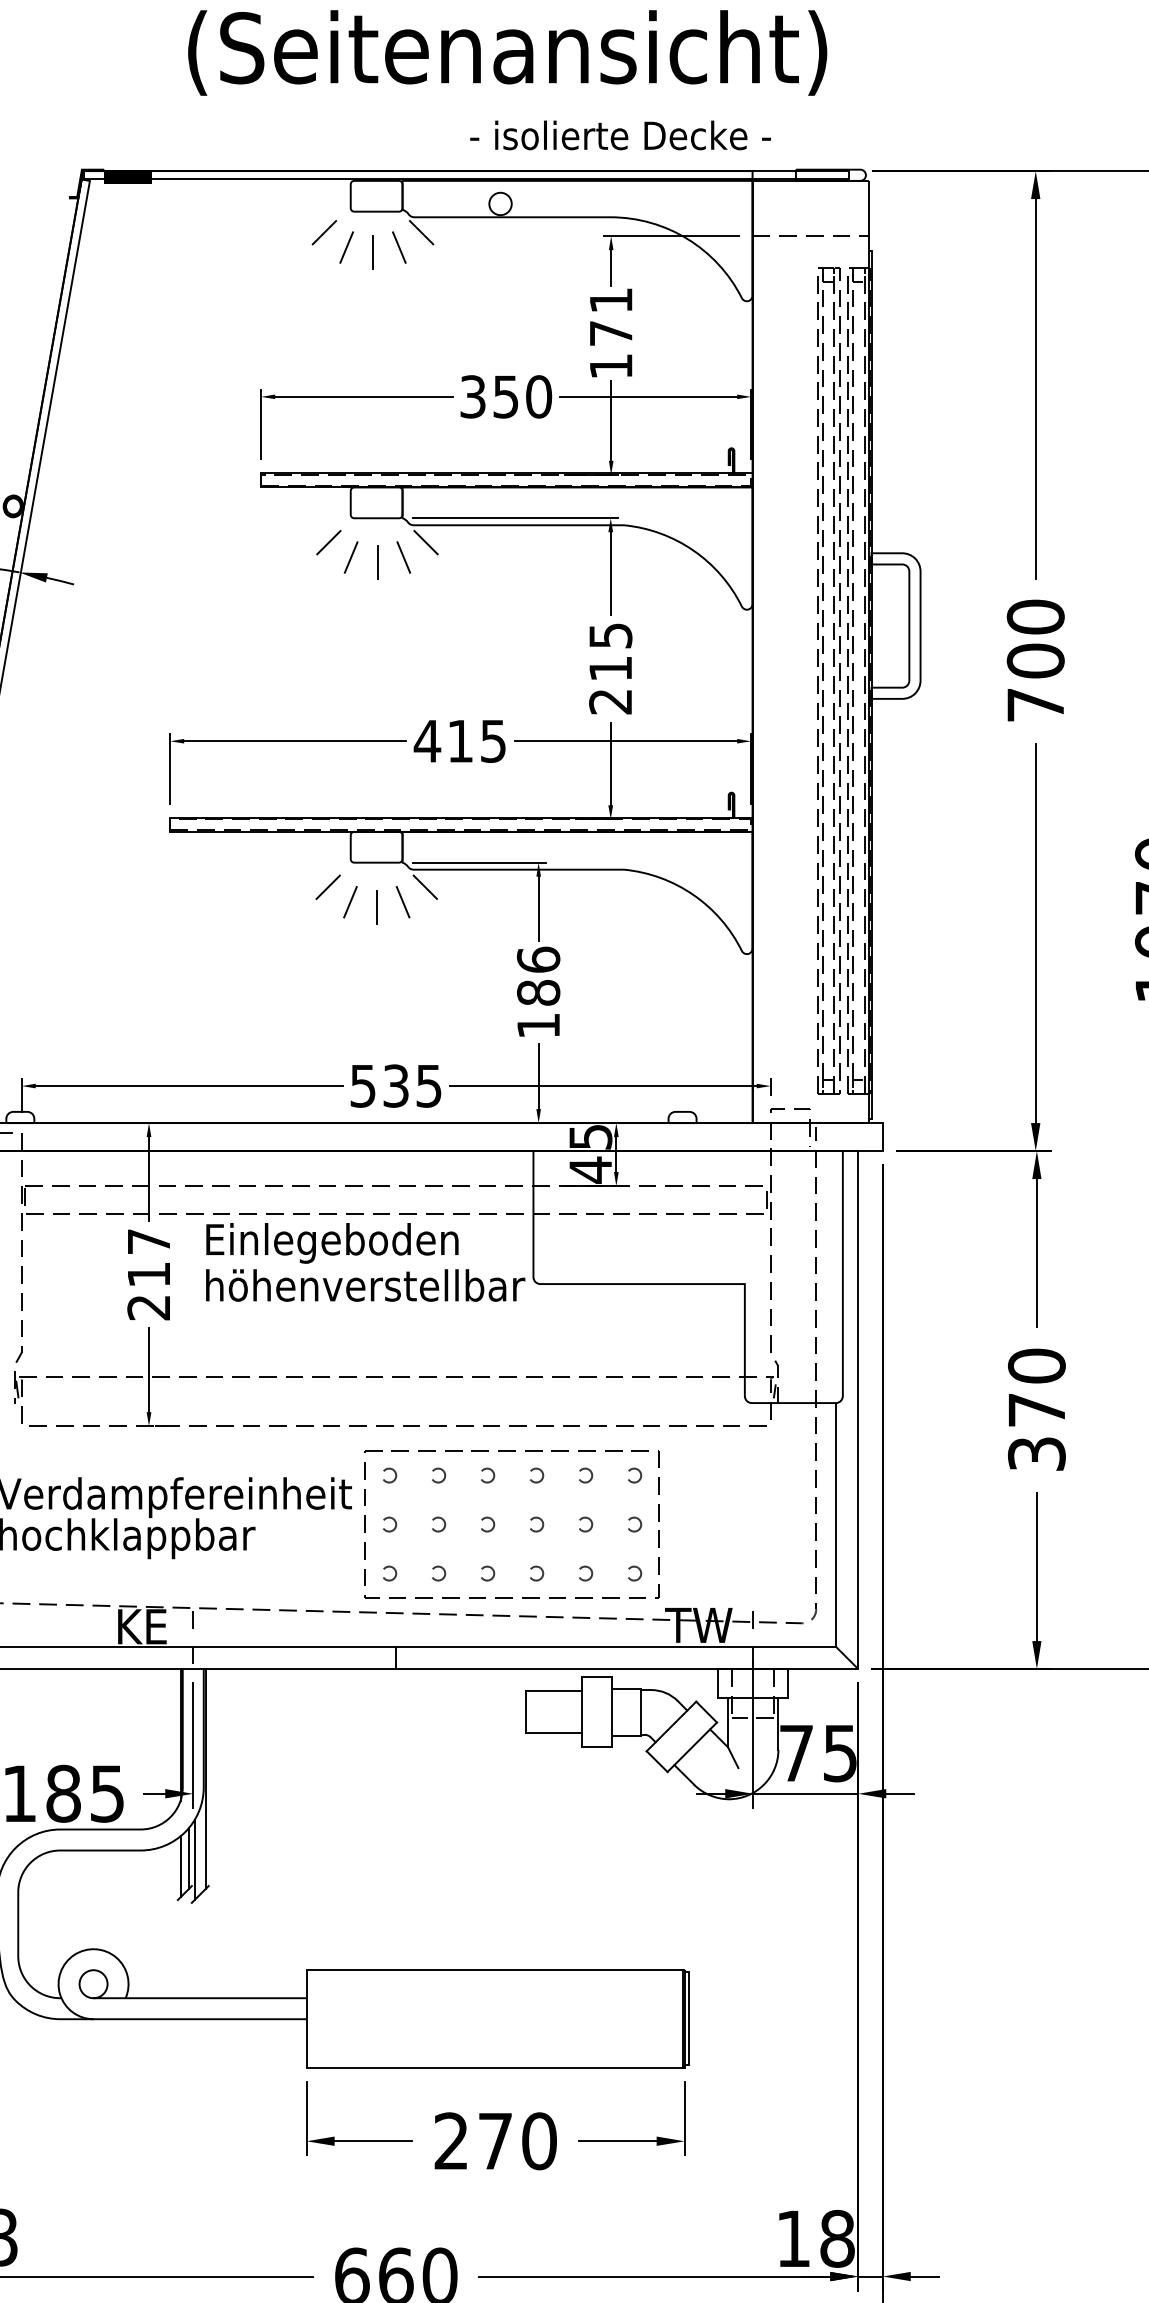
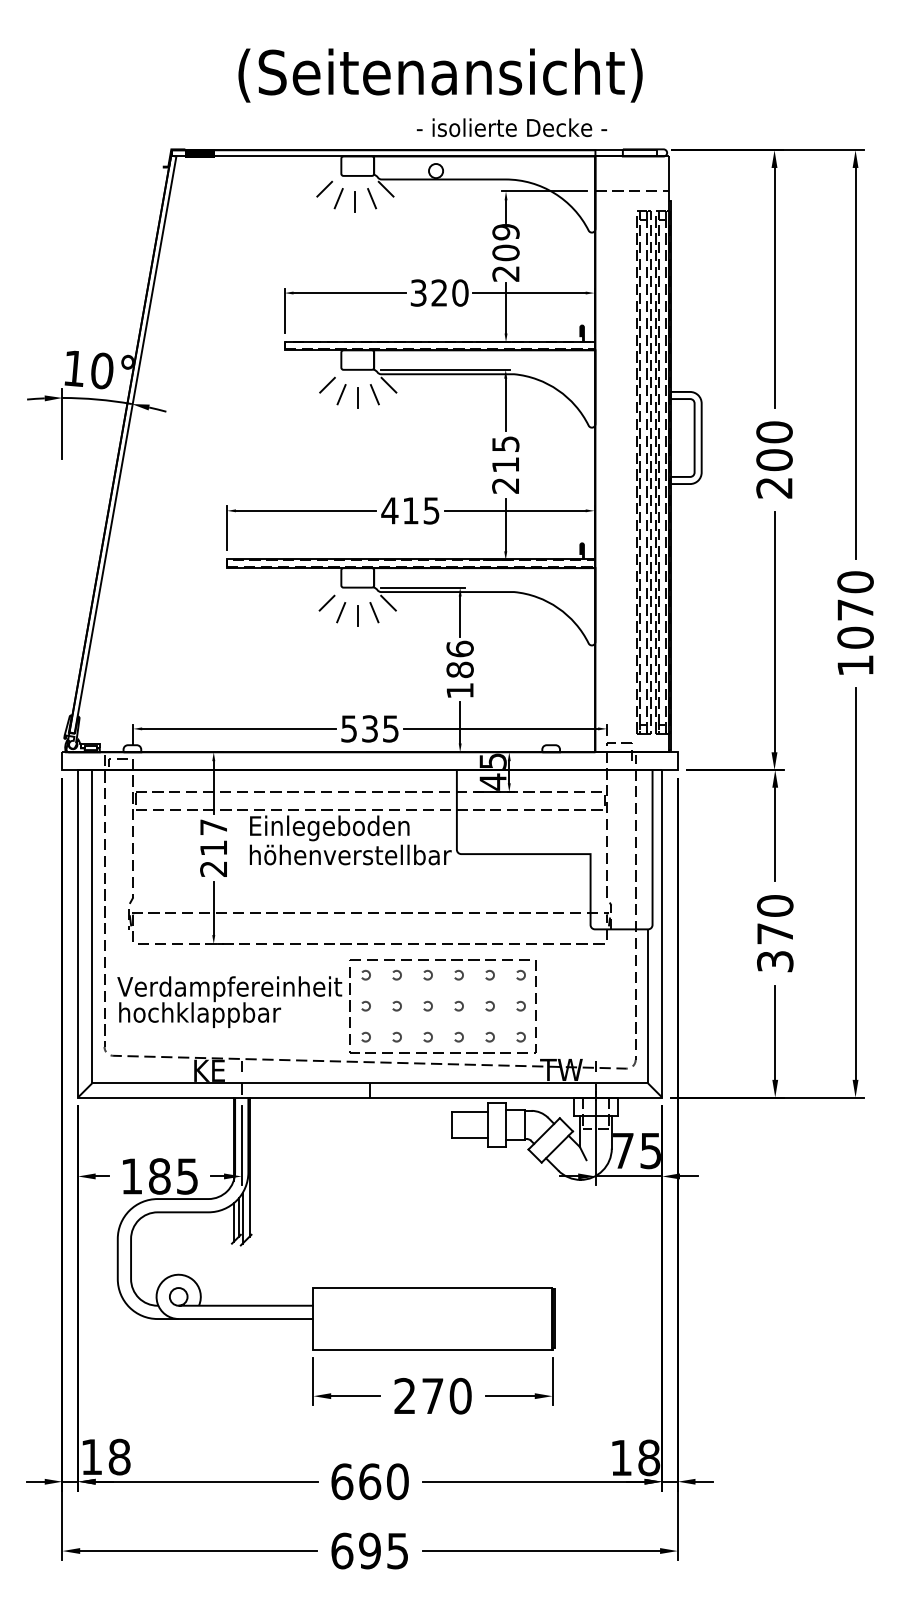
text: (610, 332) -> (505, 252), 171 -> 209
text: (505, 395) -> (439, 292), 350 -> 320
text: (1035, 704) -> (774, 487), 700 -> 200

